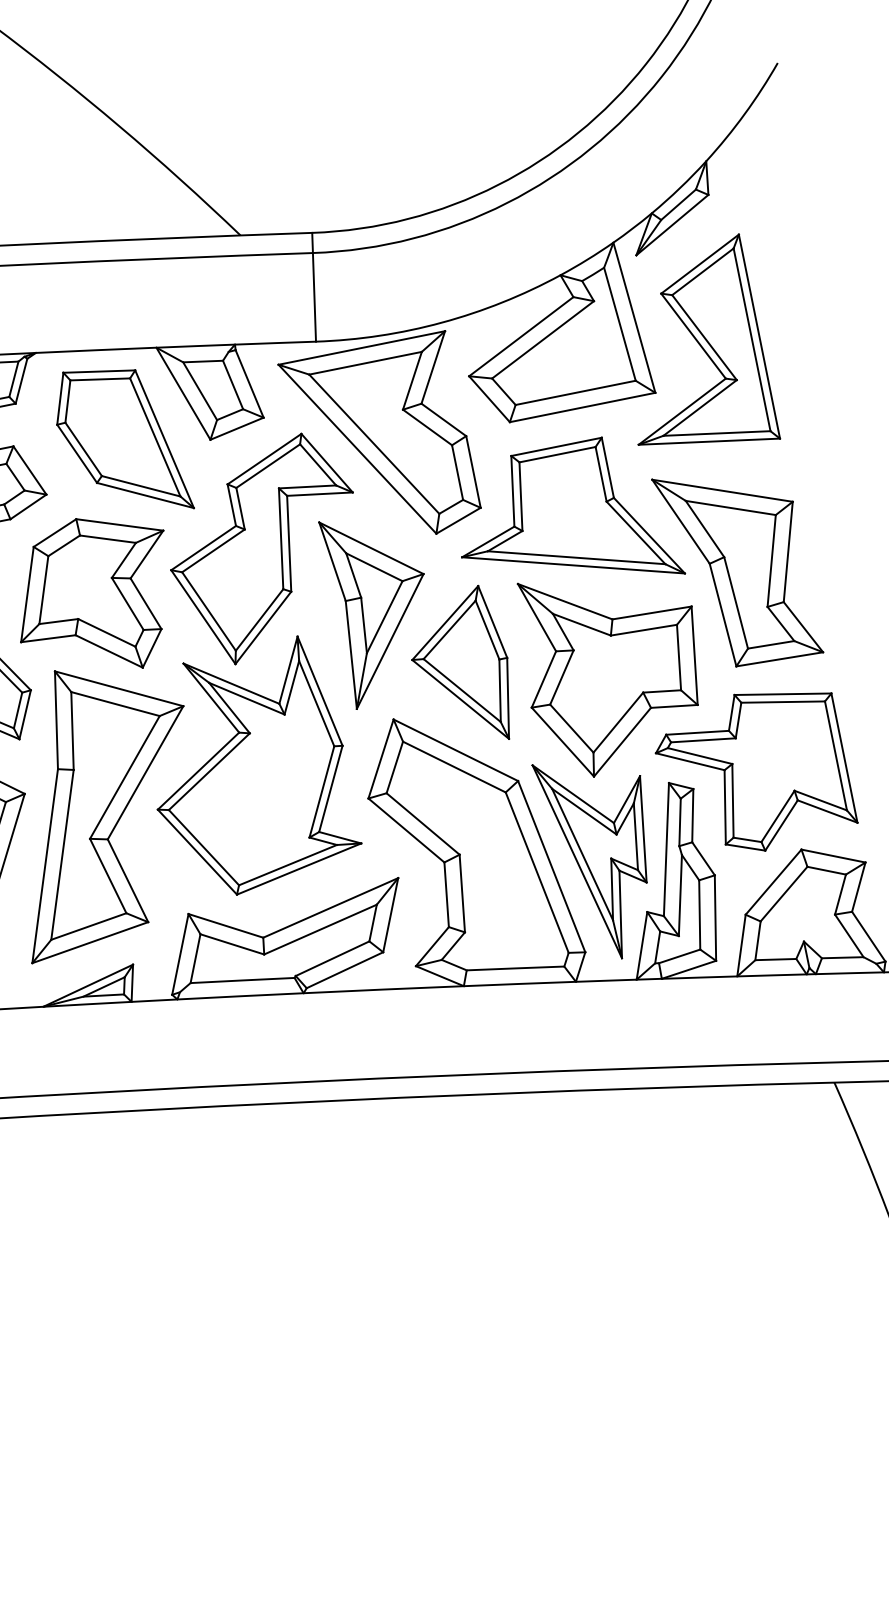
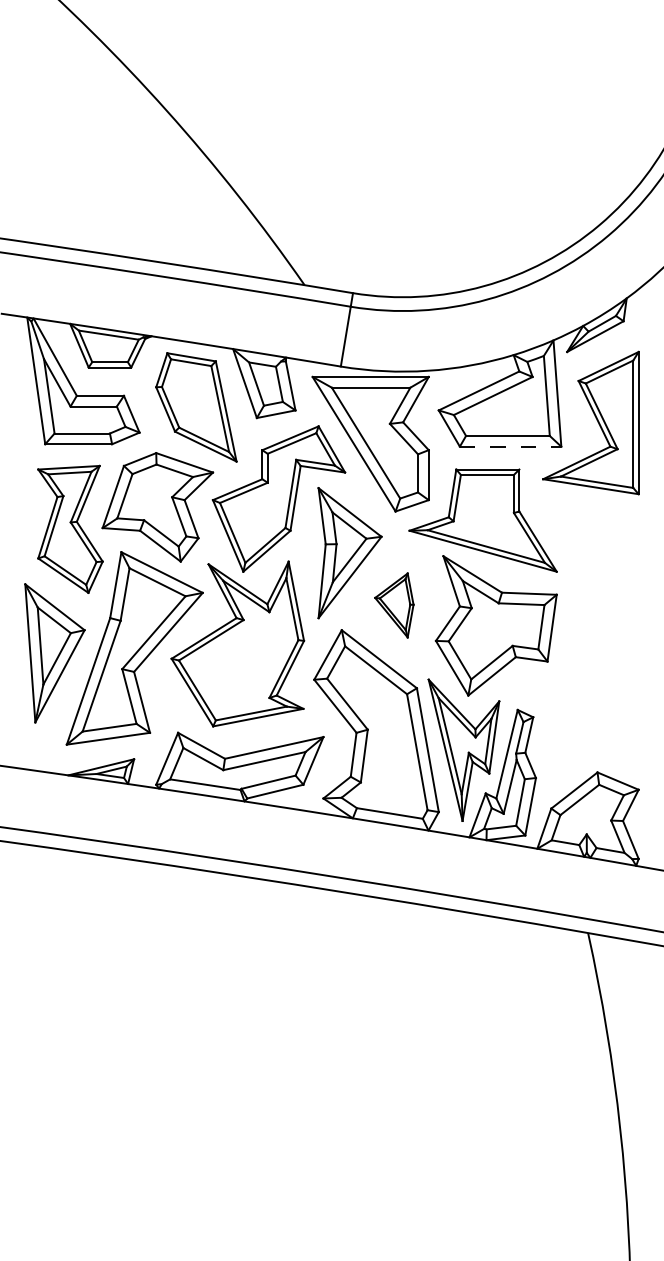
line: (582, 407) -> (510, 446), solid -> dashed
part: (736, 565) -> (592, 573), removed
part: (462, 668) -> (394, 605), size x0.6
part: (752, 771) -> (575, 713), removed

